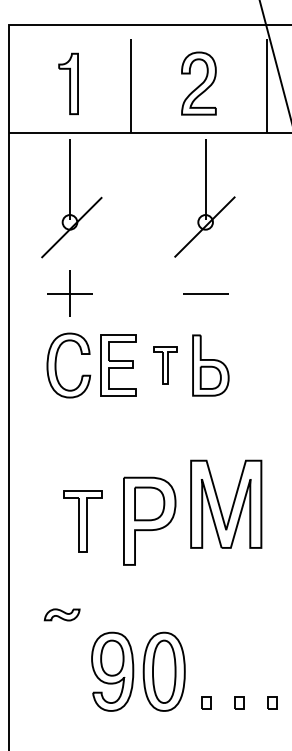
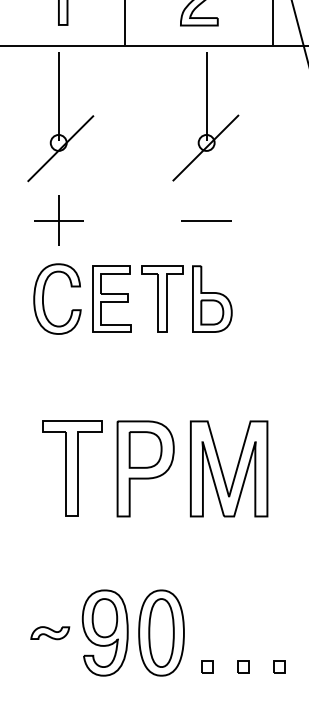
part: (165, 365) -> (162, 299), size x1.67
part: (226, 503) -> (229, 468), moved
part: (82, 521) -> (72, 469), size x1.43
part: (61, 614) -> (49, 632), moved

